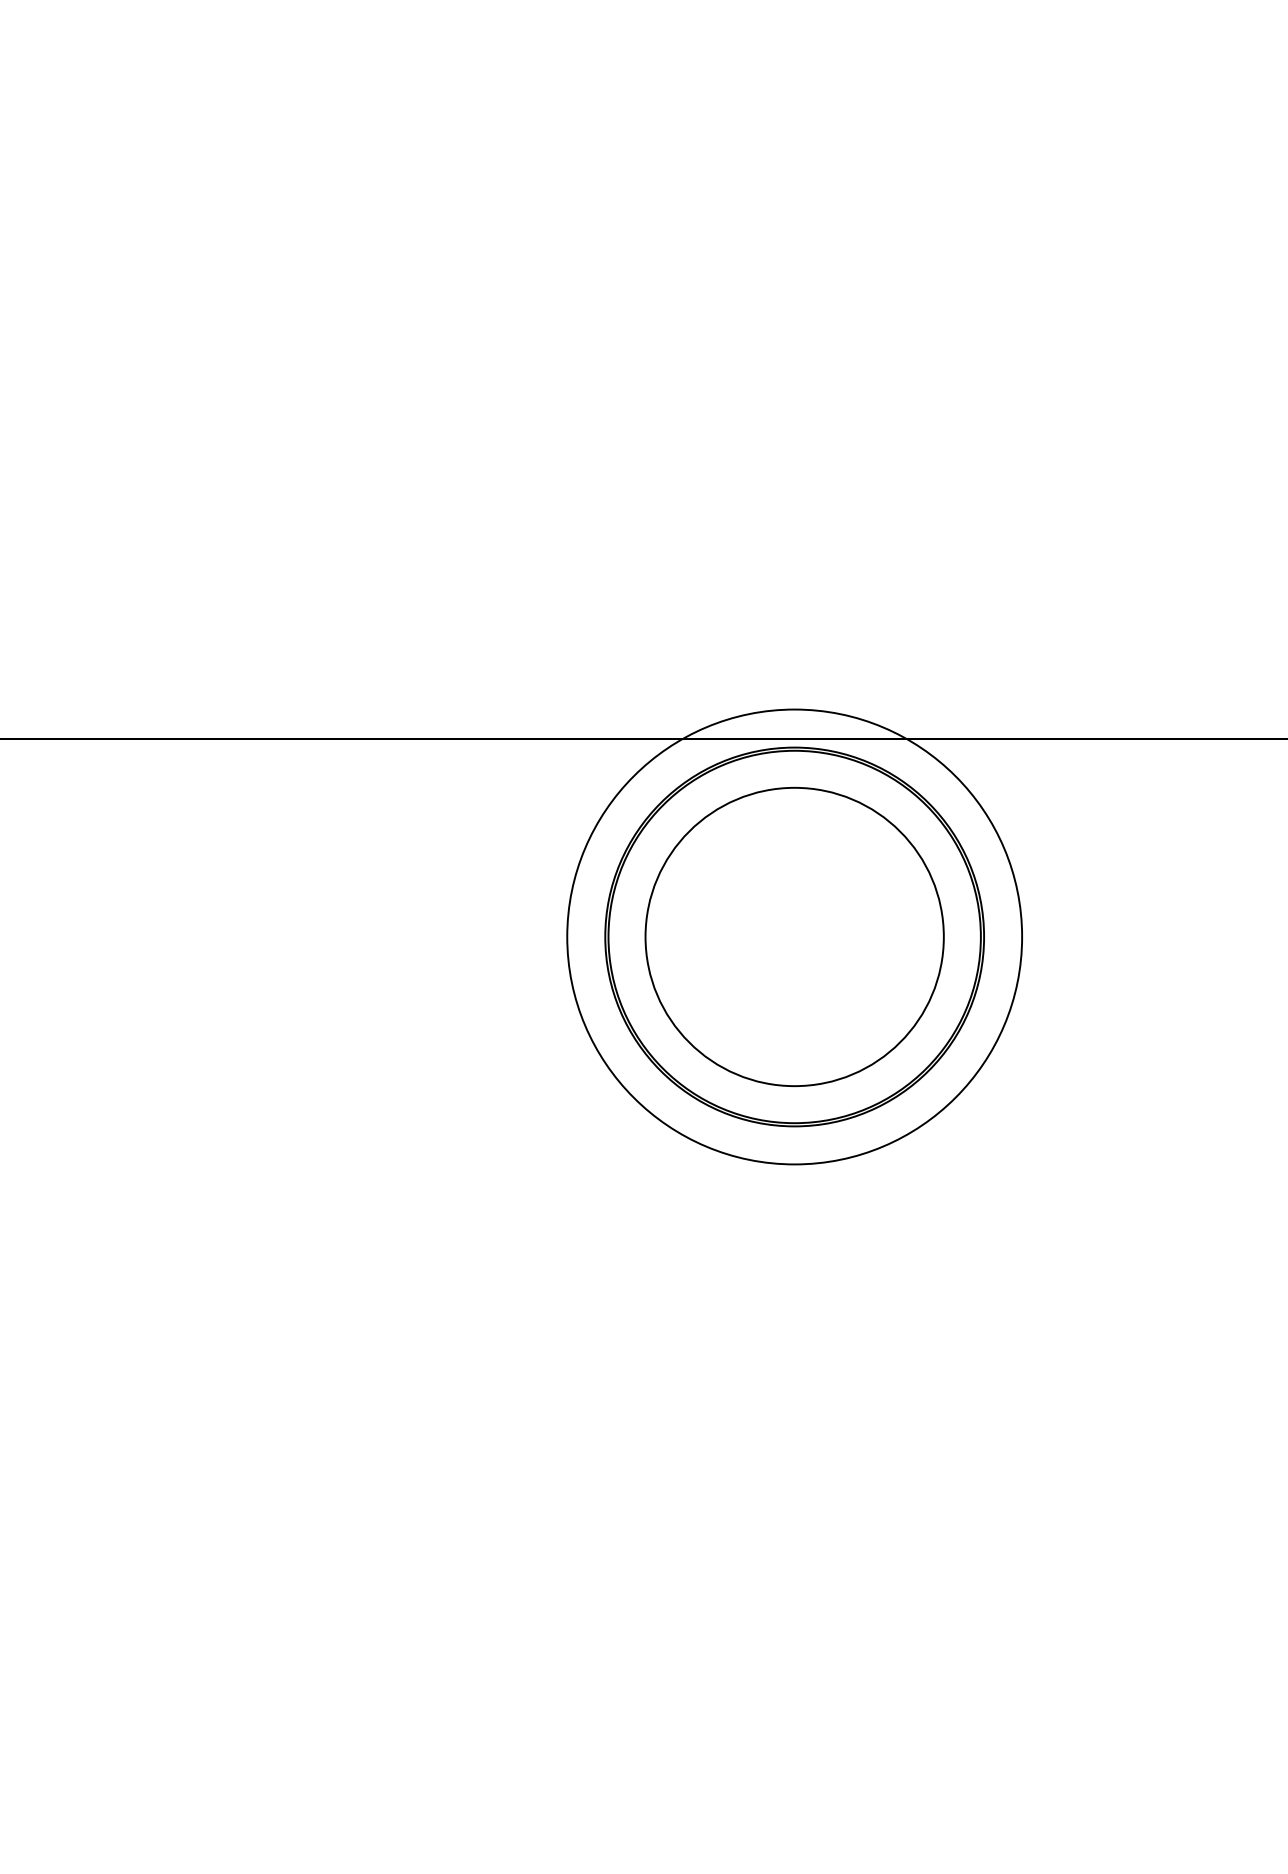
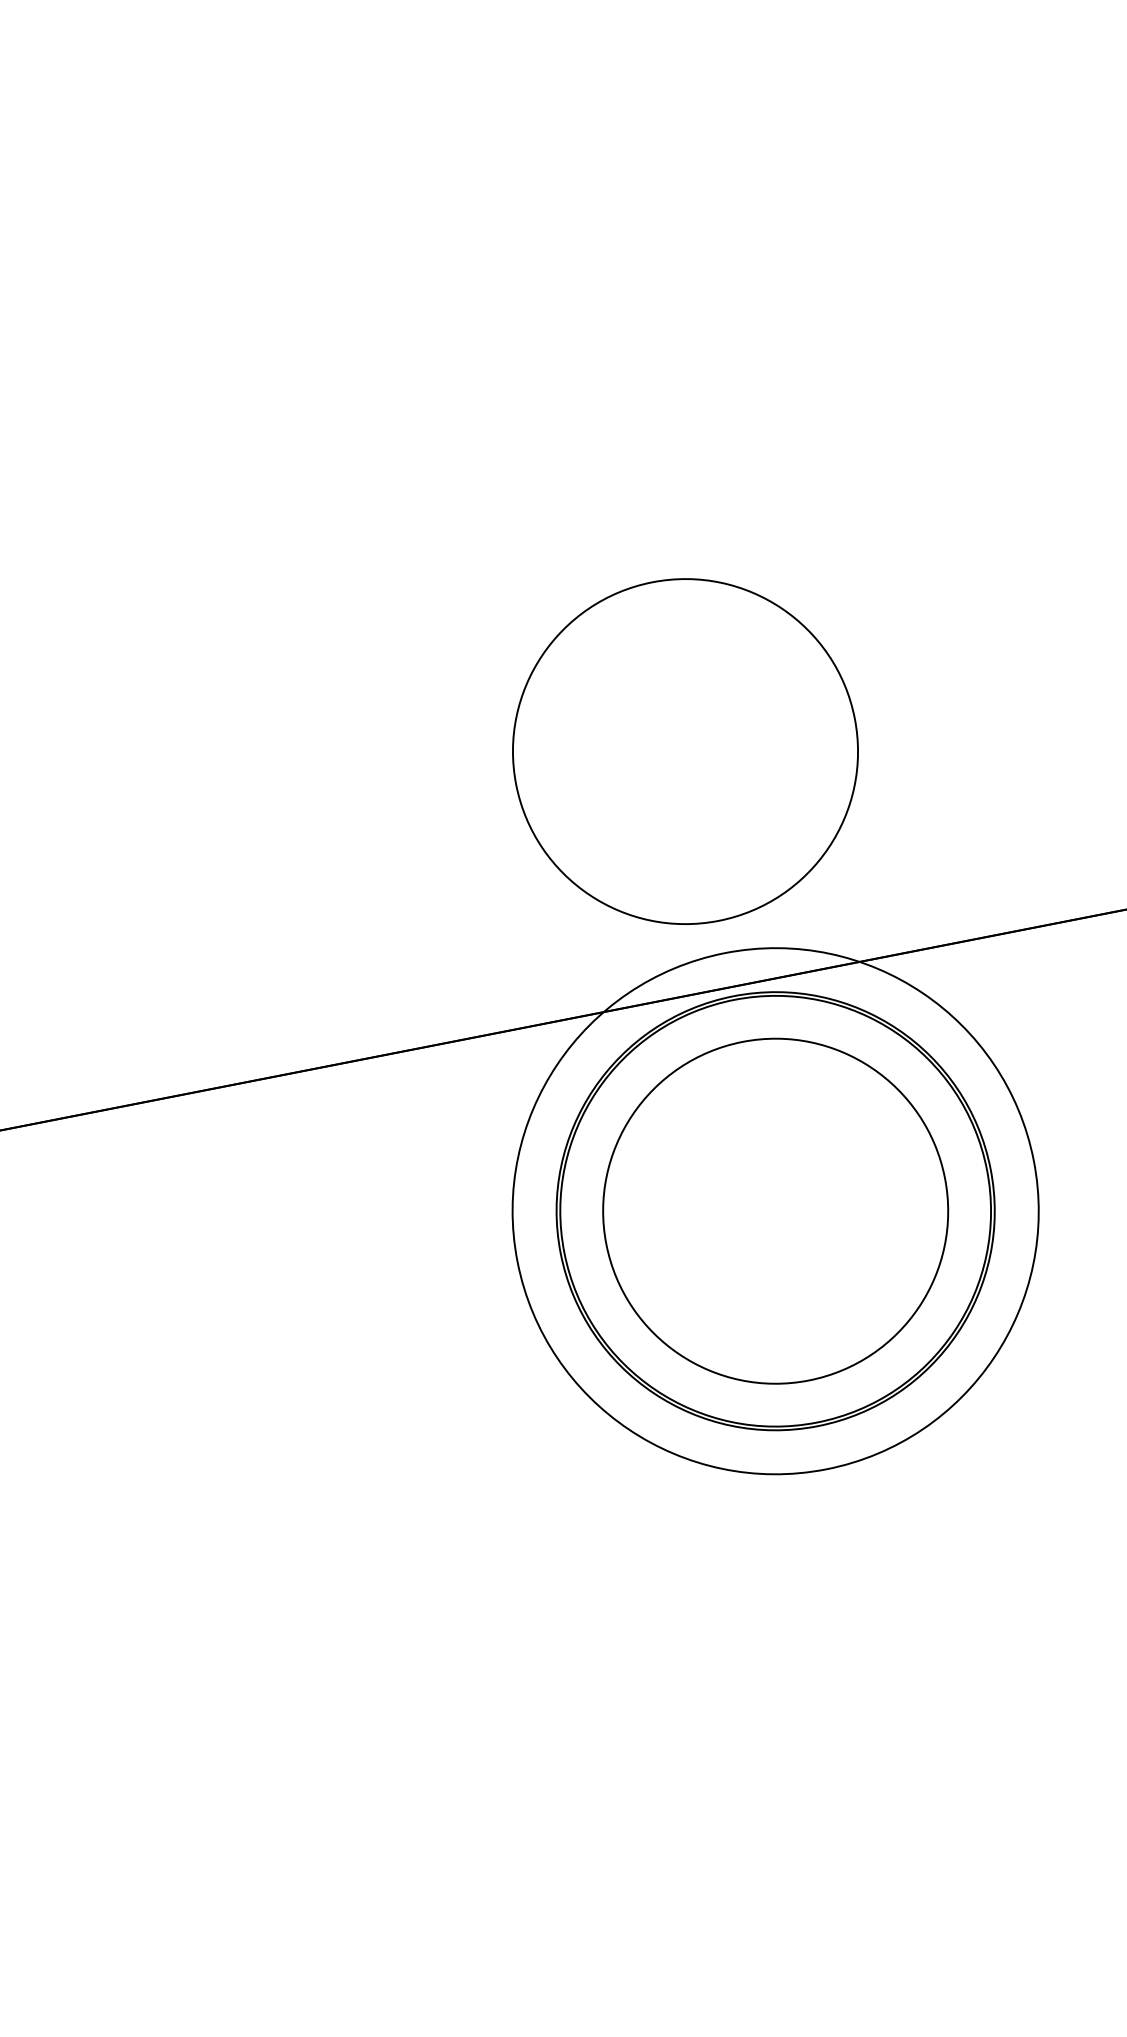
circle: (794, 531) -> (685, 751), added

